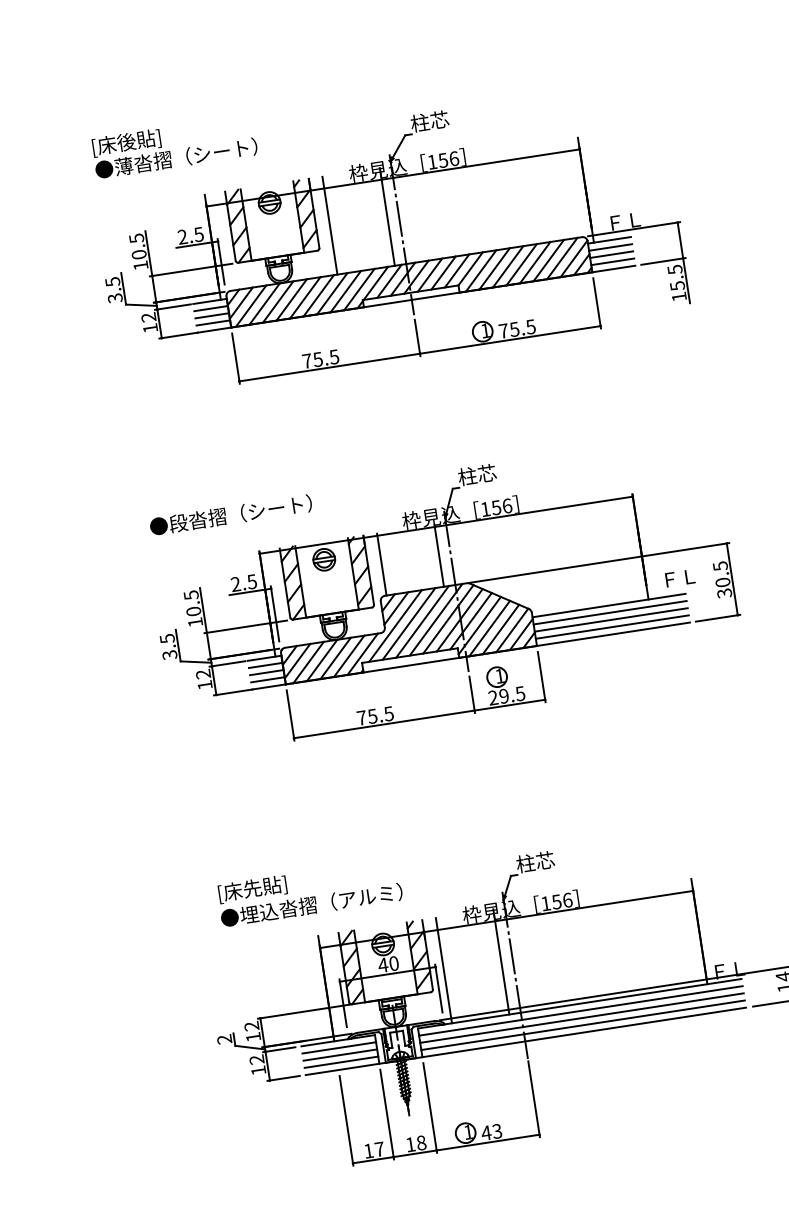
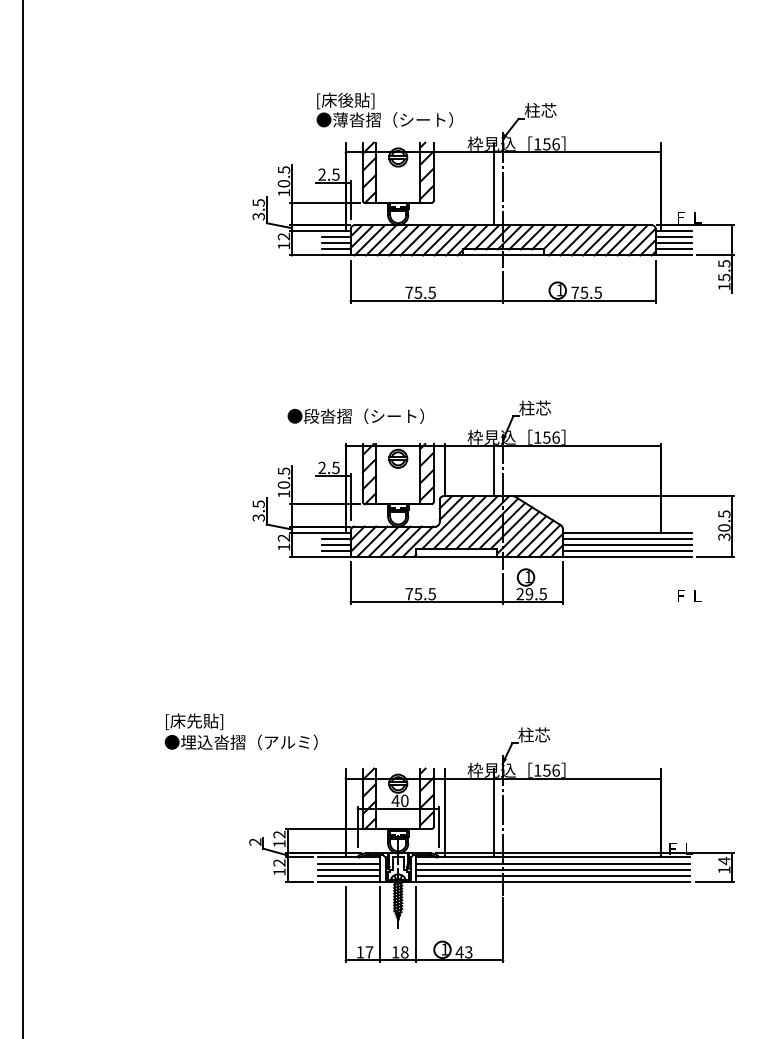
text: (174, 146) -> (384, 109), moved
line: (330, 225) -> (445, 183), removed
text: (230, 514) -> (355, 415), moved
text: (679, 577) -> (689, 595), moved
text: (308, 892) -> (240, 731), moved

